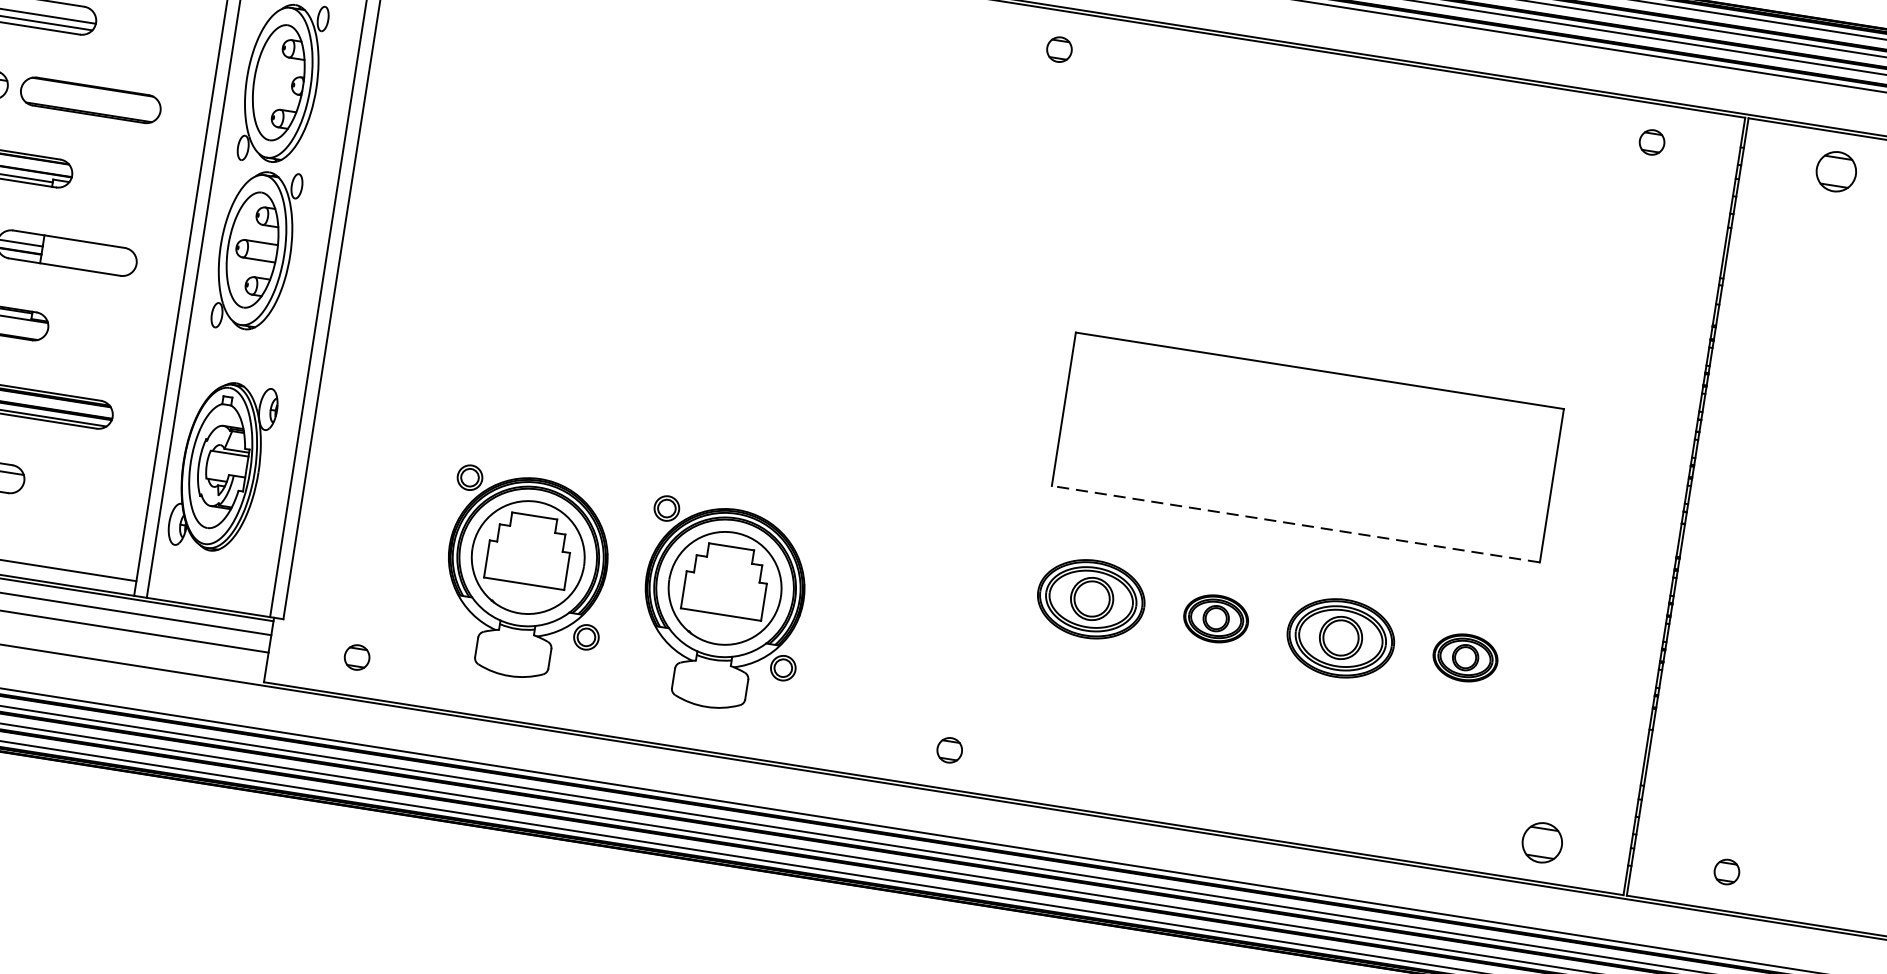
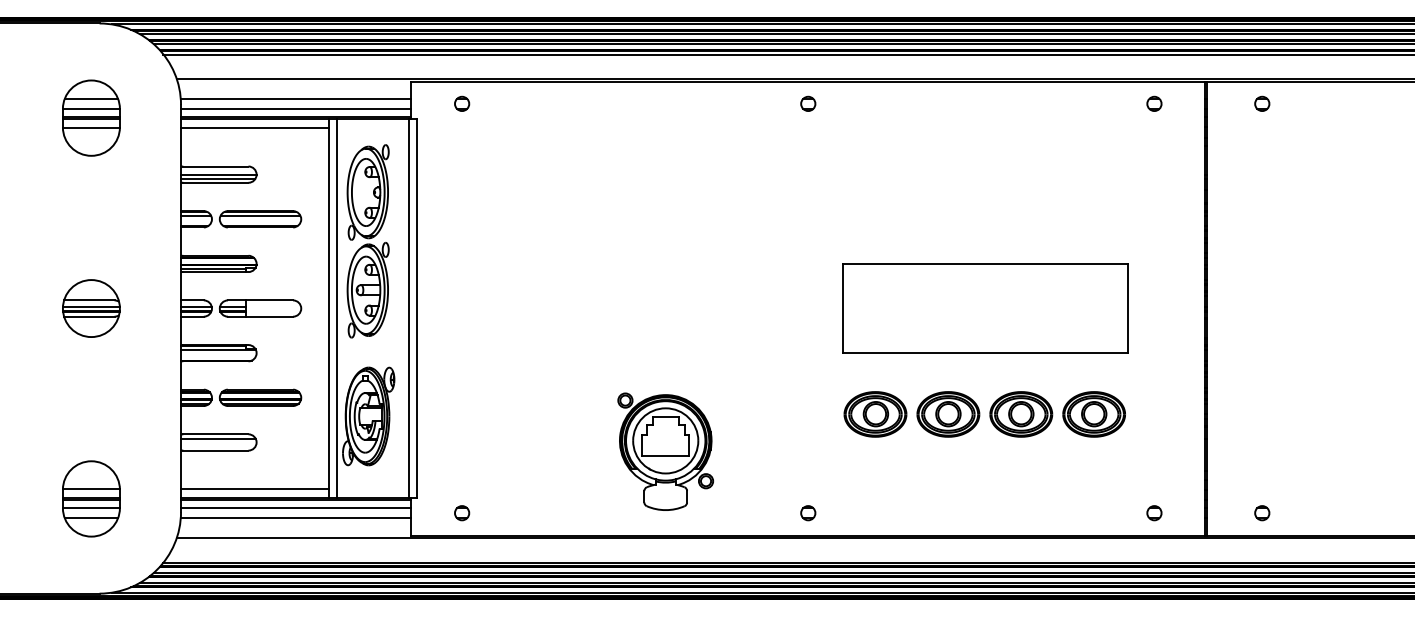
line: (91, 93) -> (260, 215), added
part: (1837, 170) -> (1262, 103), size x0.62
line: (1295, 524) -> (985, 353), dashed -> solid
part: (524, 575) -> (550, 451), removed
part: (1216, 618) -> (948, 414), size x1.67
part: (1464, 657) -> (1093, 414), size x1.67
part: (1542, 843) -> (1154, 513), size x0.62

